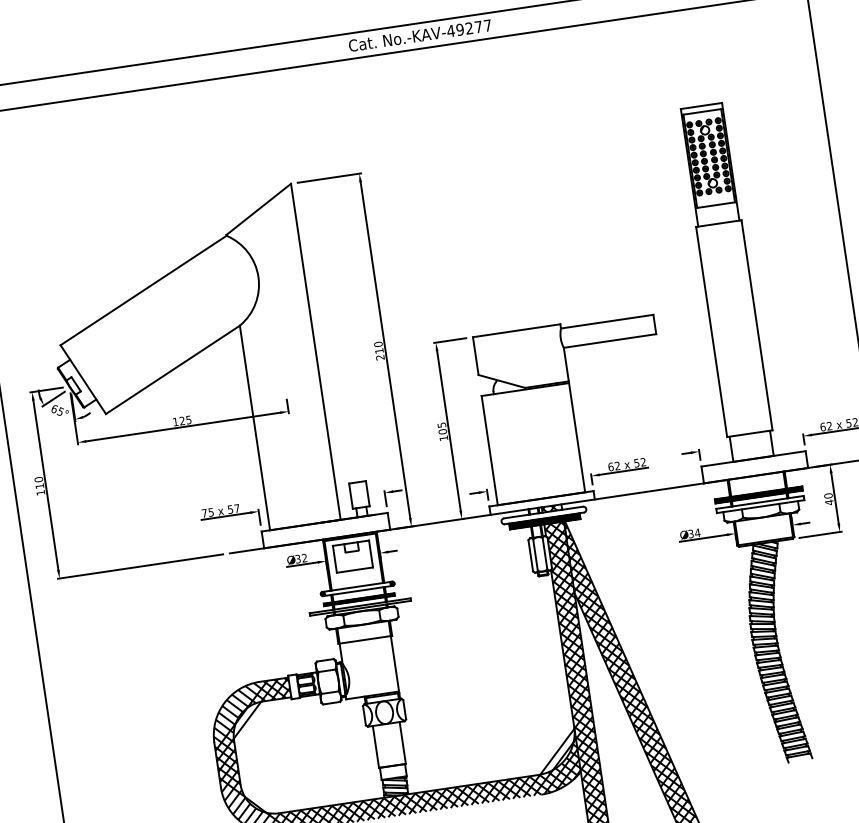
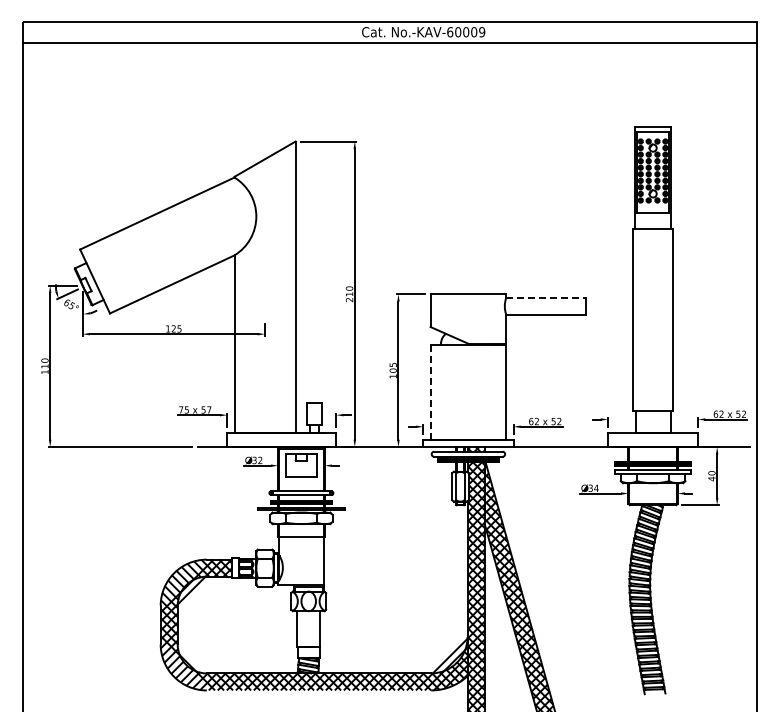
text: (468, 28) -> (465, 32), No.-KAV-49277 -> No.-KAV-60009
line: (607, 321) -> (546, 297), solid -> dashed
line: (489, 451) -> (430, 393), solid -> dashed

